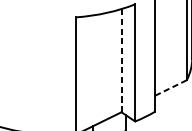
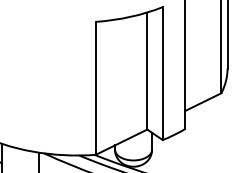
line: (121, 61) -> (147, 71), dashed -> solid
line: (170, 88) -> (202, 102), dashed -> solid

